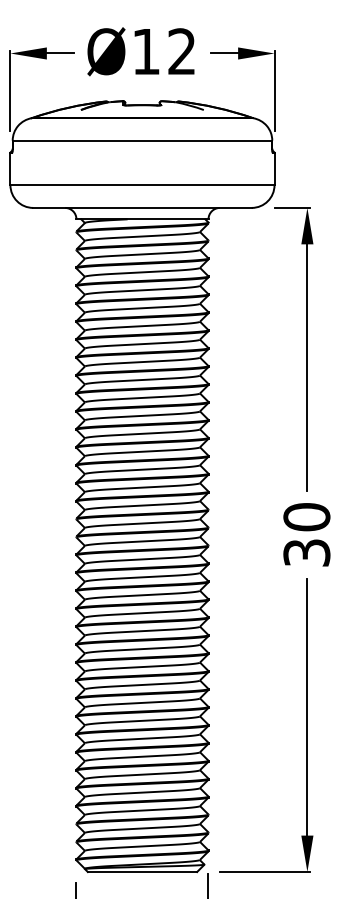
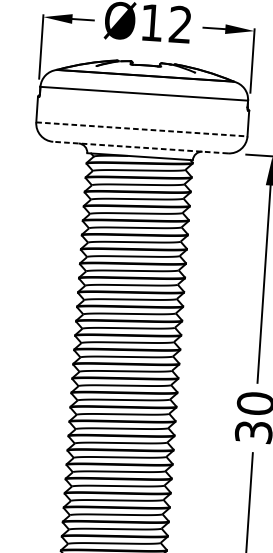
line: (142, 185) -> (141, 129), solid -> dashed
line: (141, 207) -> (139, 147), solid -> dashed

